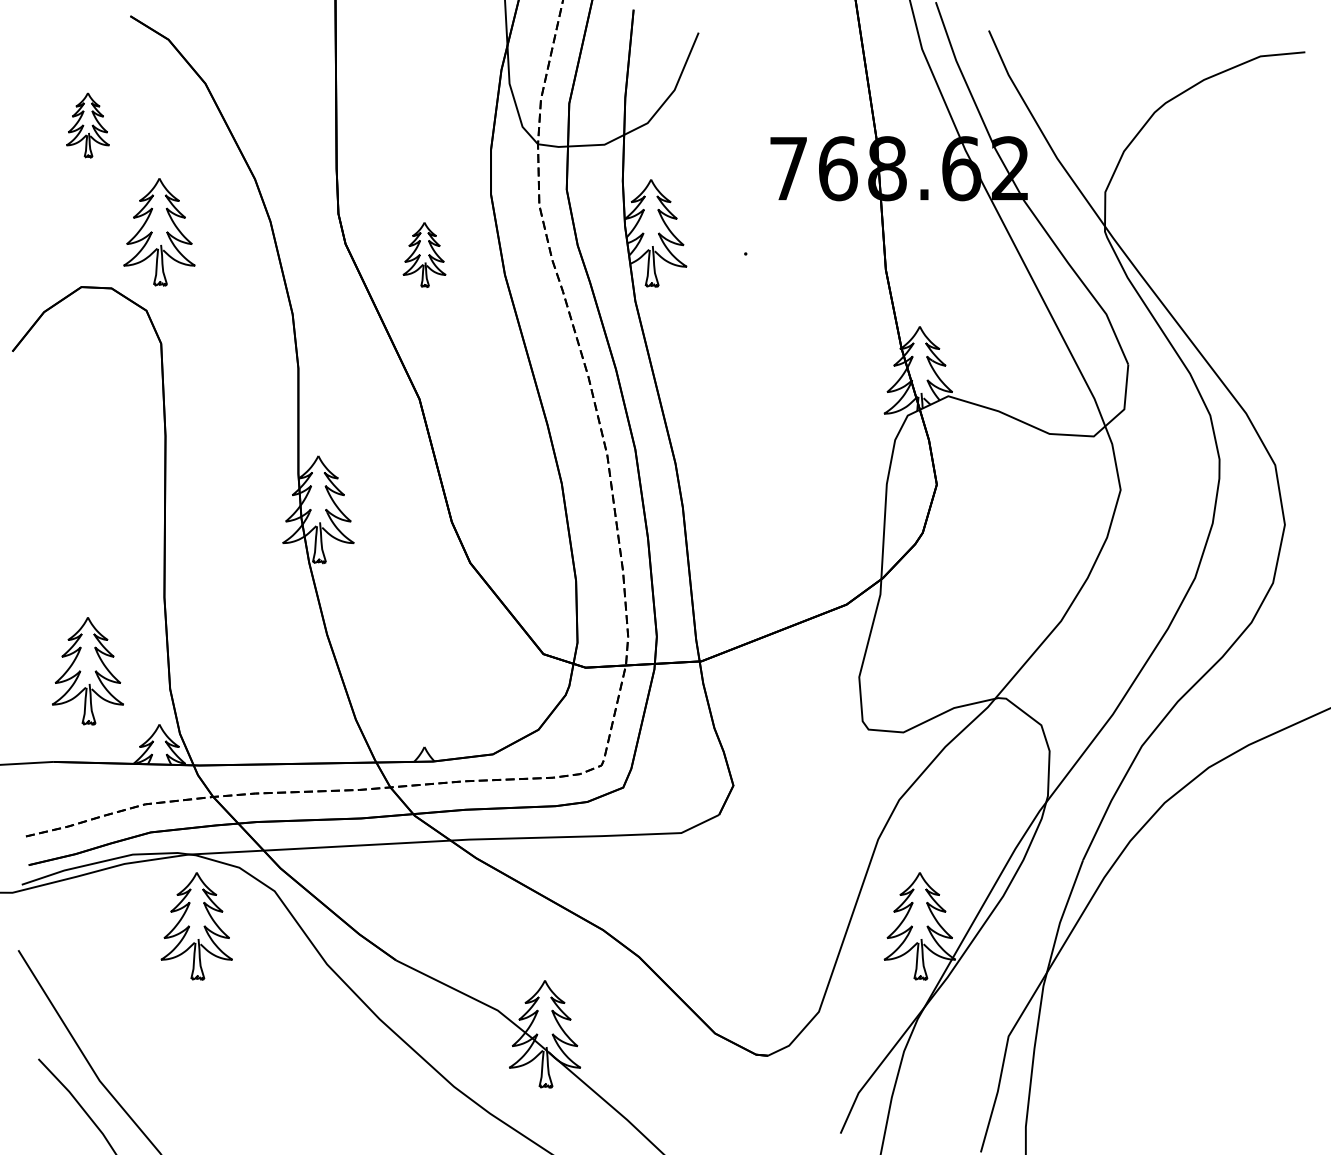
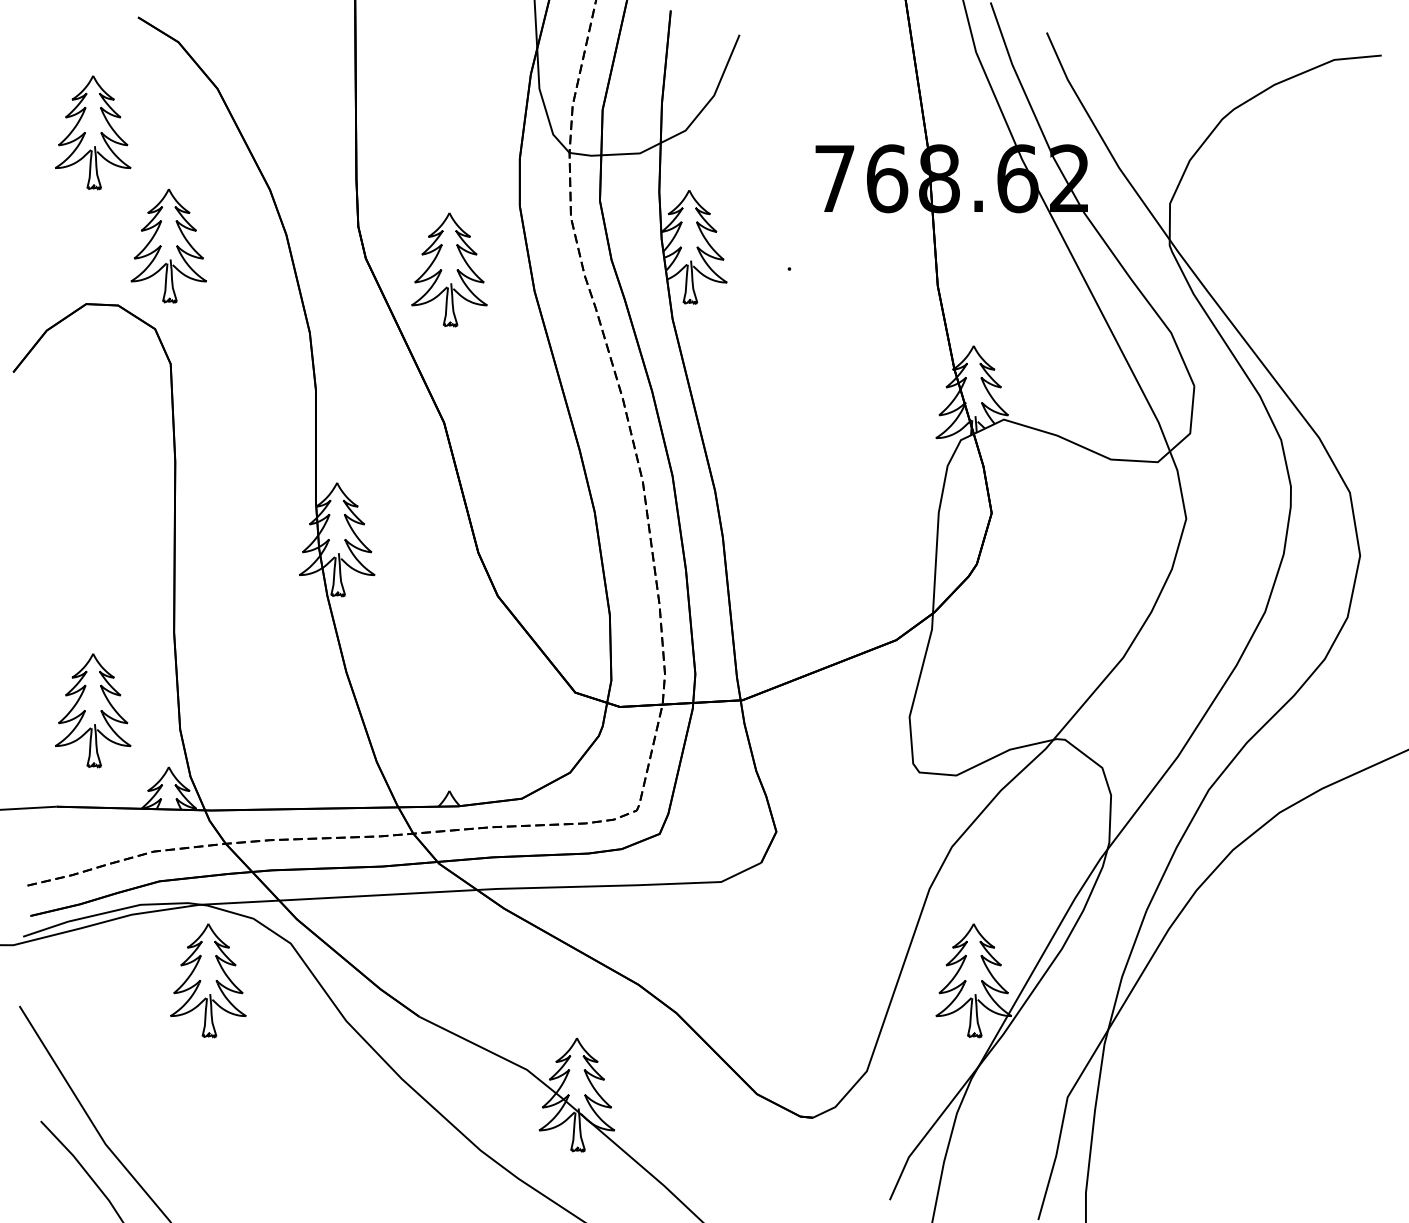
part: (87, 125) -> (92, 133), size x1.67
part: (424, 254) -> (449, 269), size x1.67

